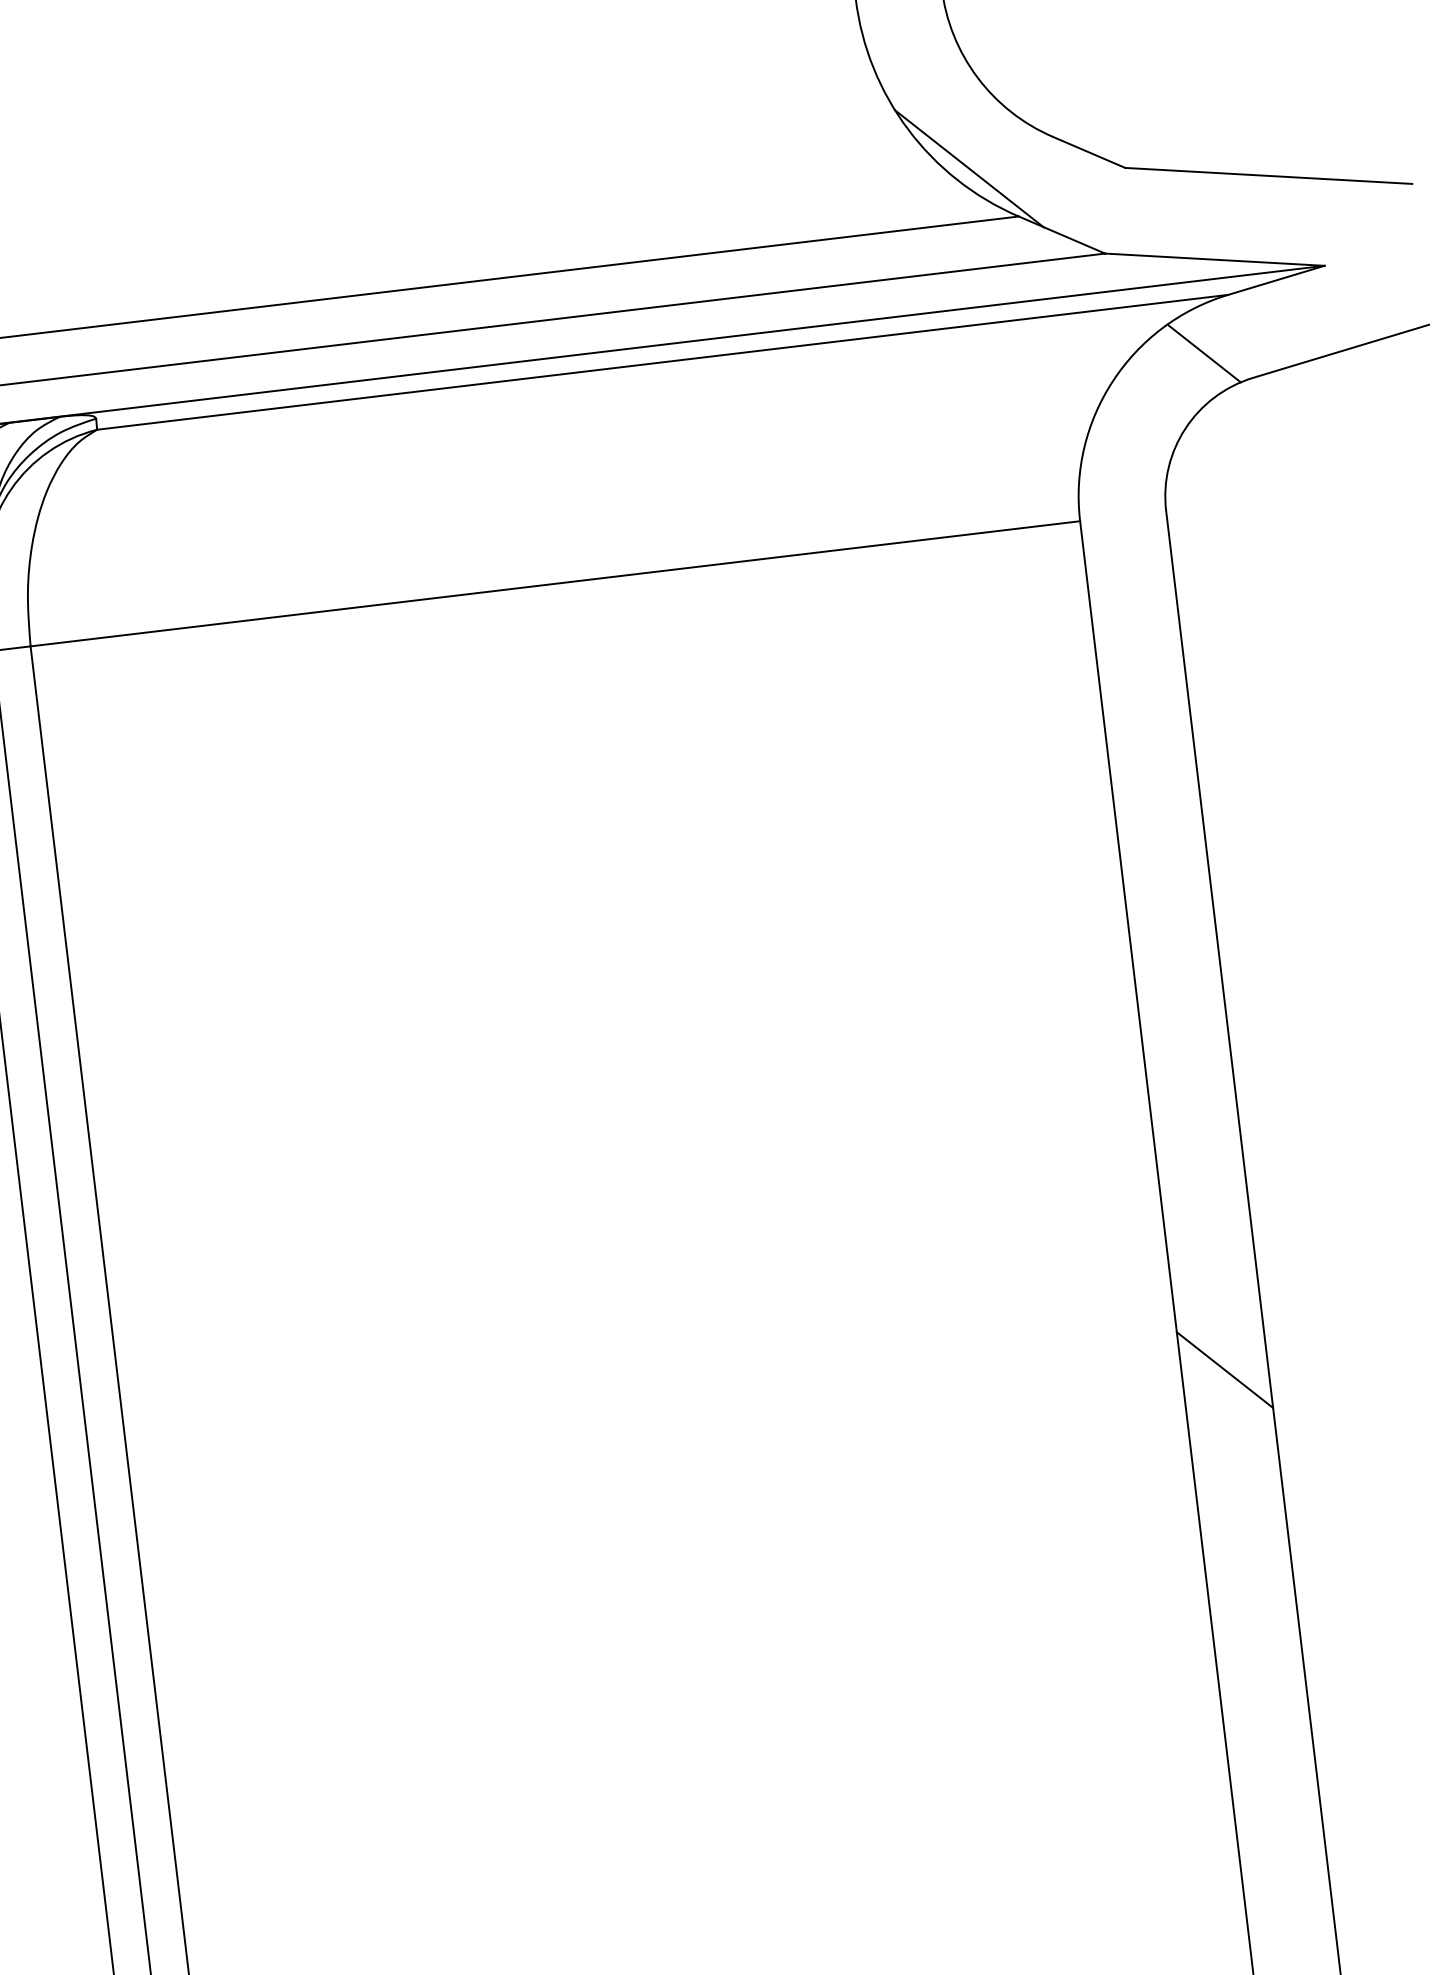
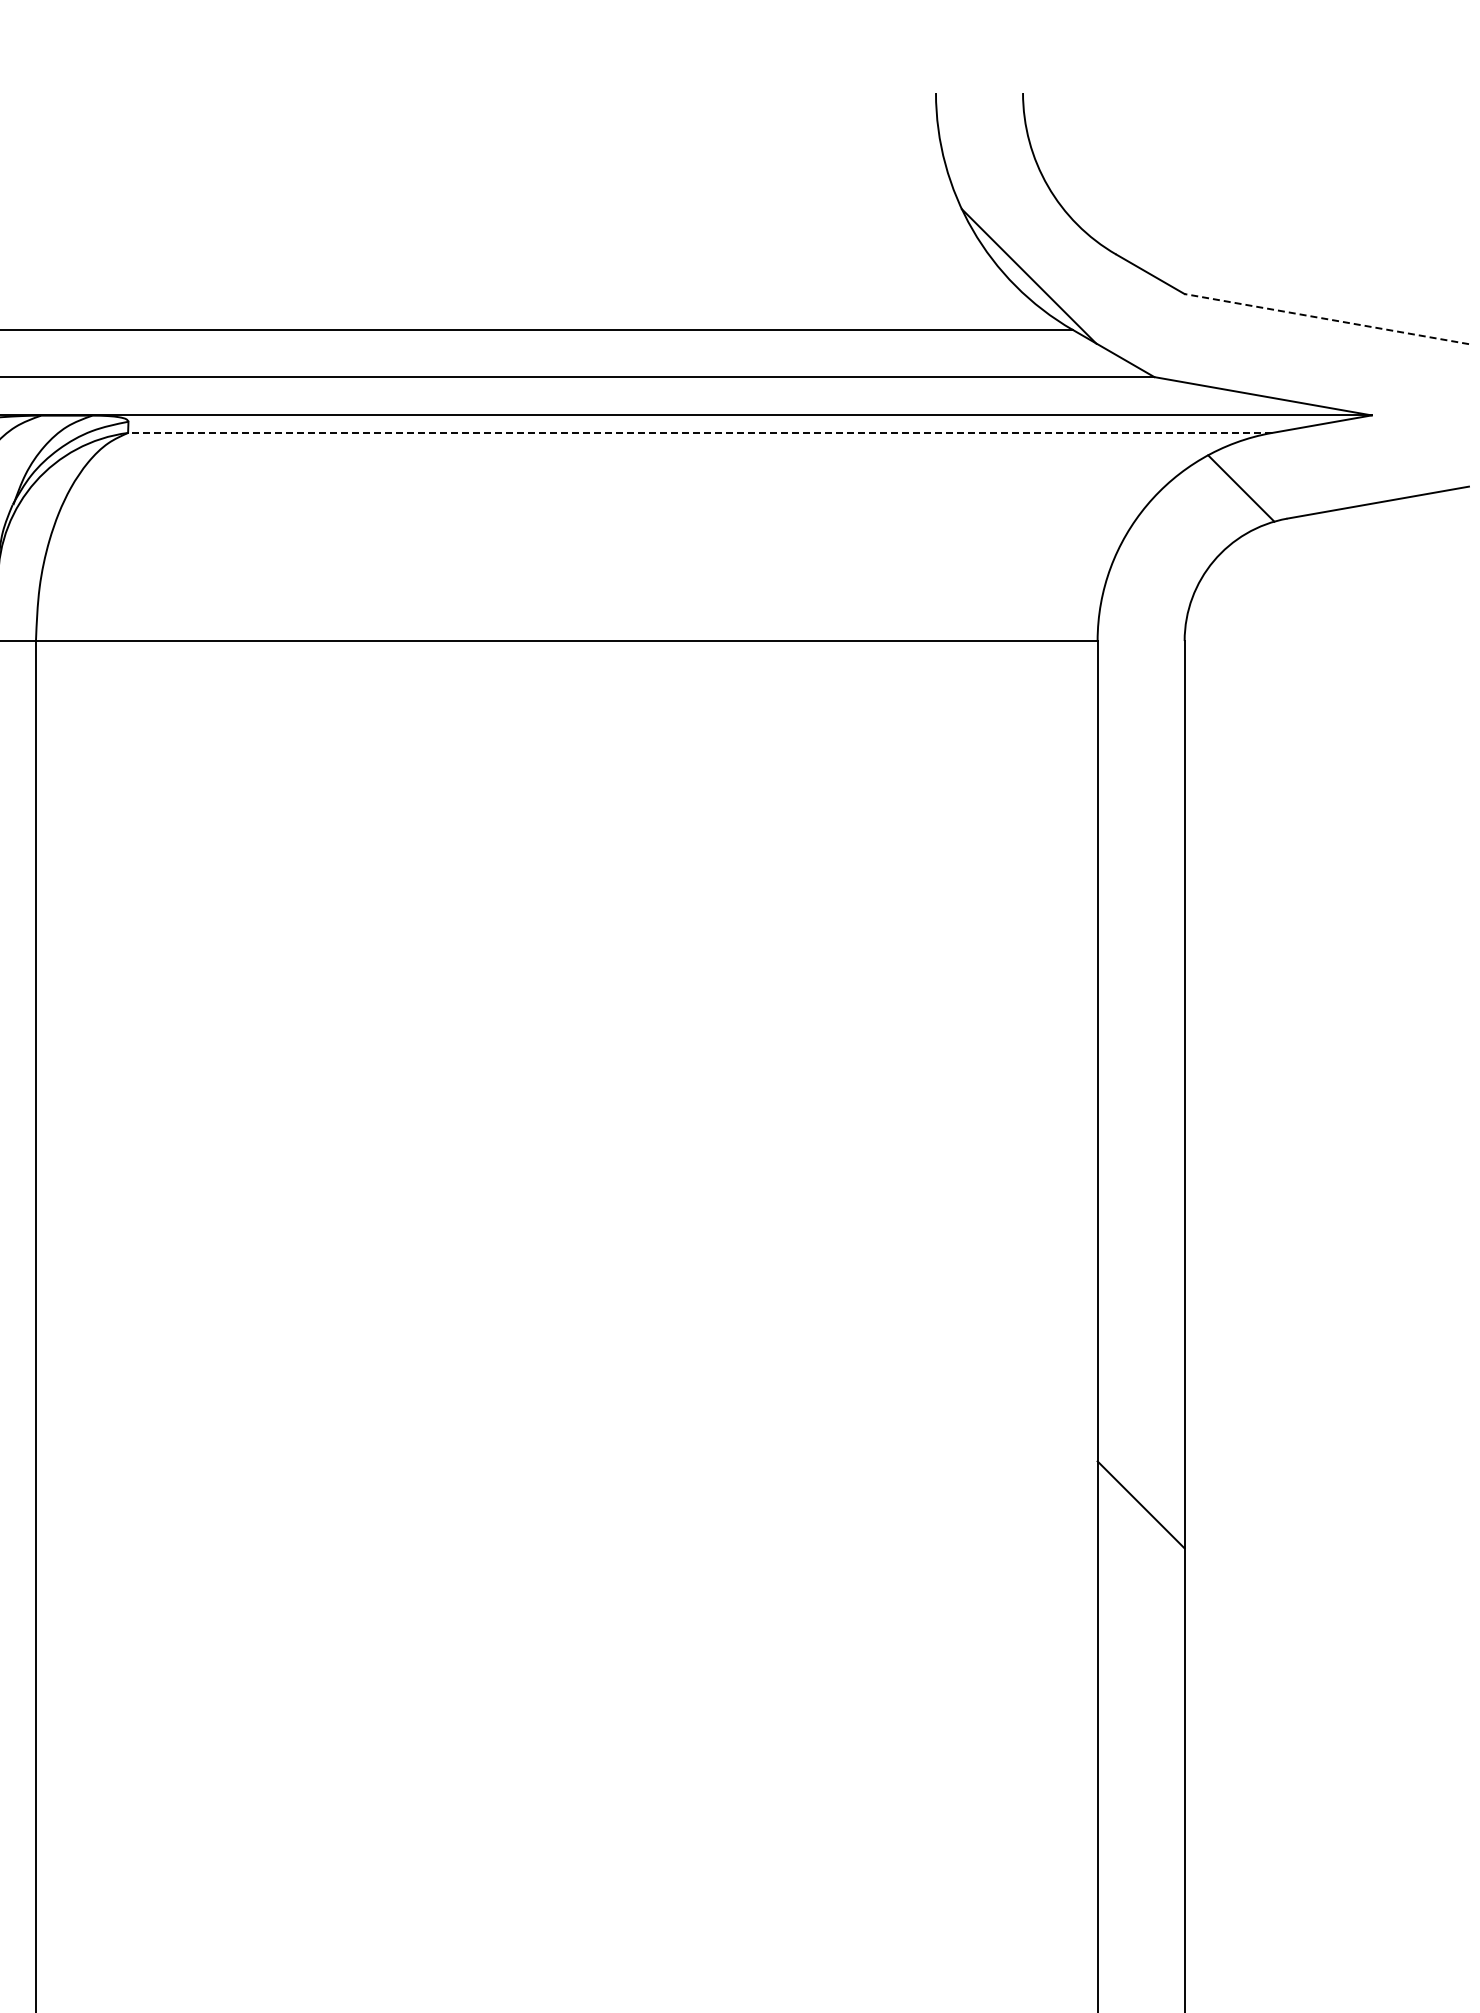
line: (1268, 176) -> (1326, 319), solid -> dashed
line: (661, 361) -> (699, 432), solid -> dashed

